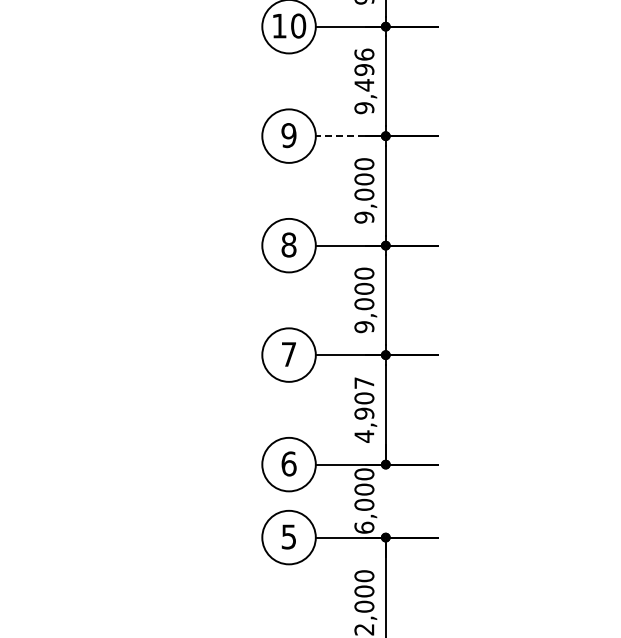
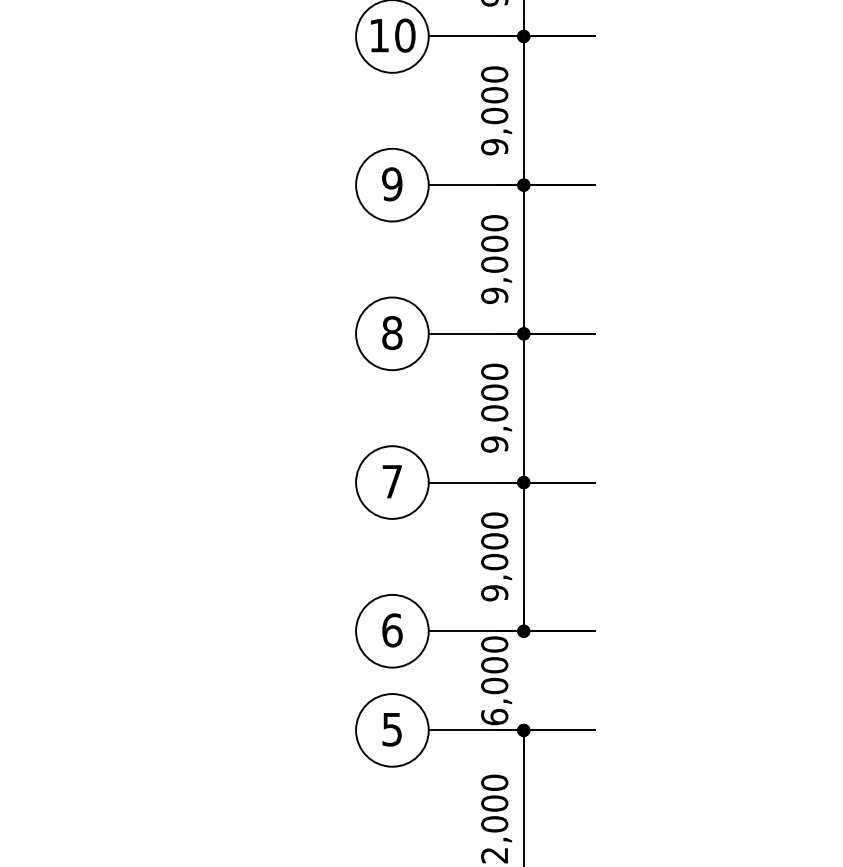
text: (364, 69) -> (494, 94), 9,496 -> 9,000
line: (339, 136) -> (460, 185), dashed -> solid
text: (364, 409) -> (494, 556), 4,907 -> 9,000

